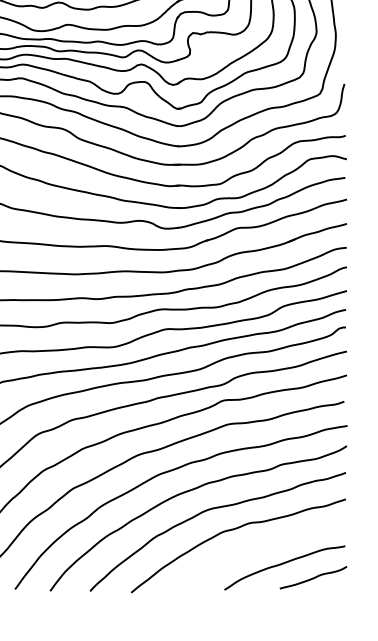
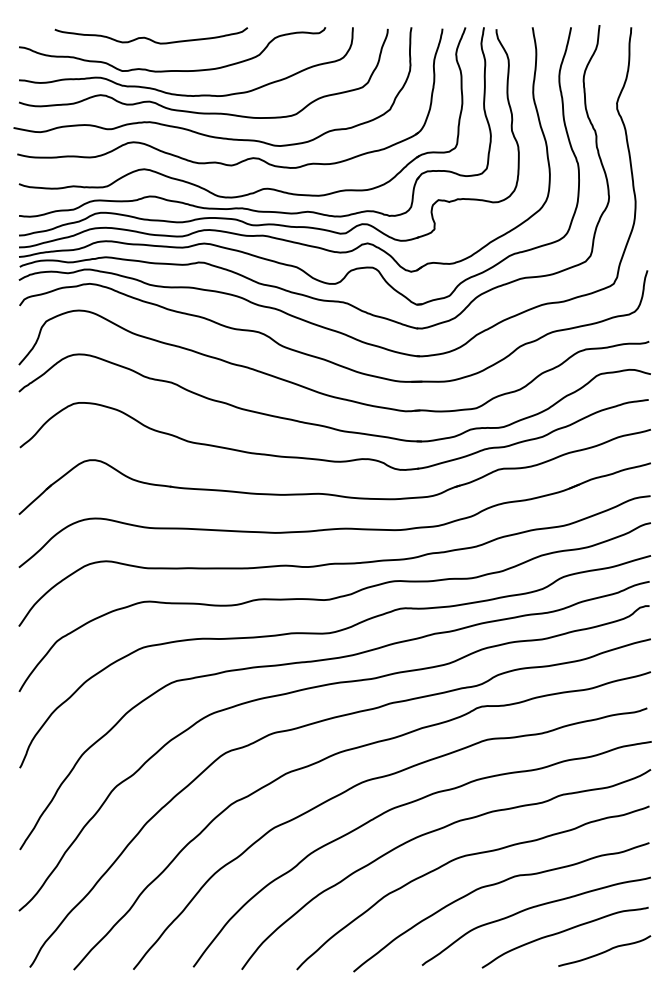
curve: (261, 546) -> (532, 908), added

